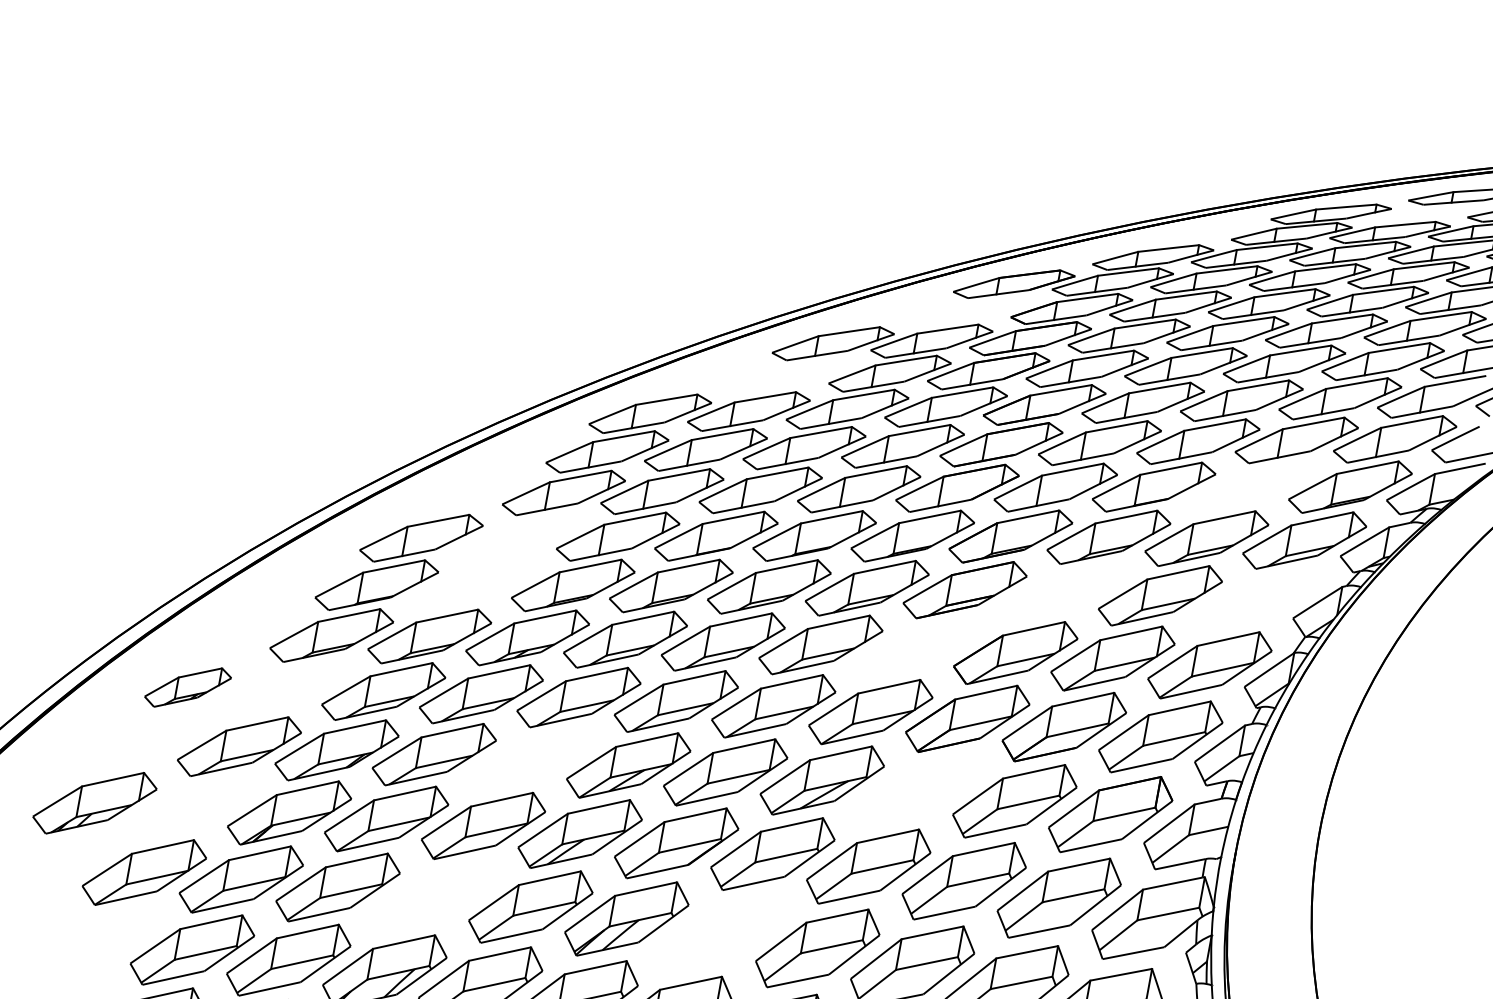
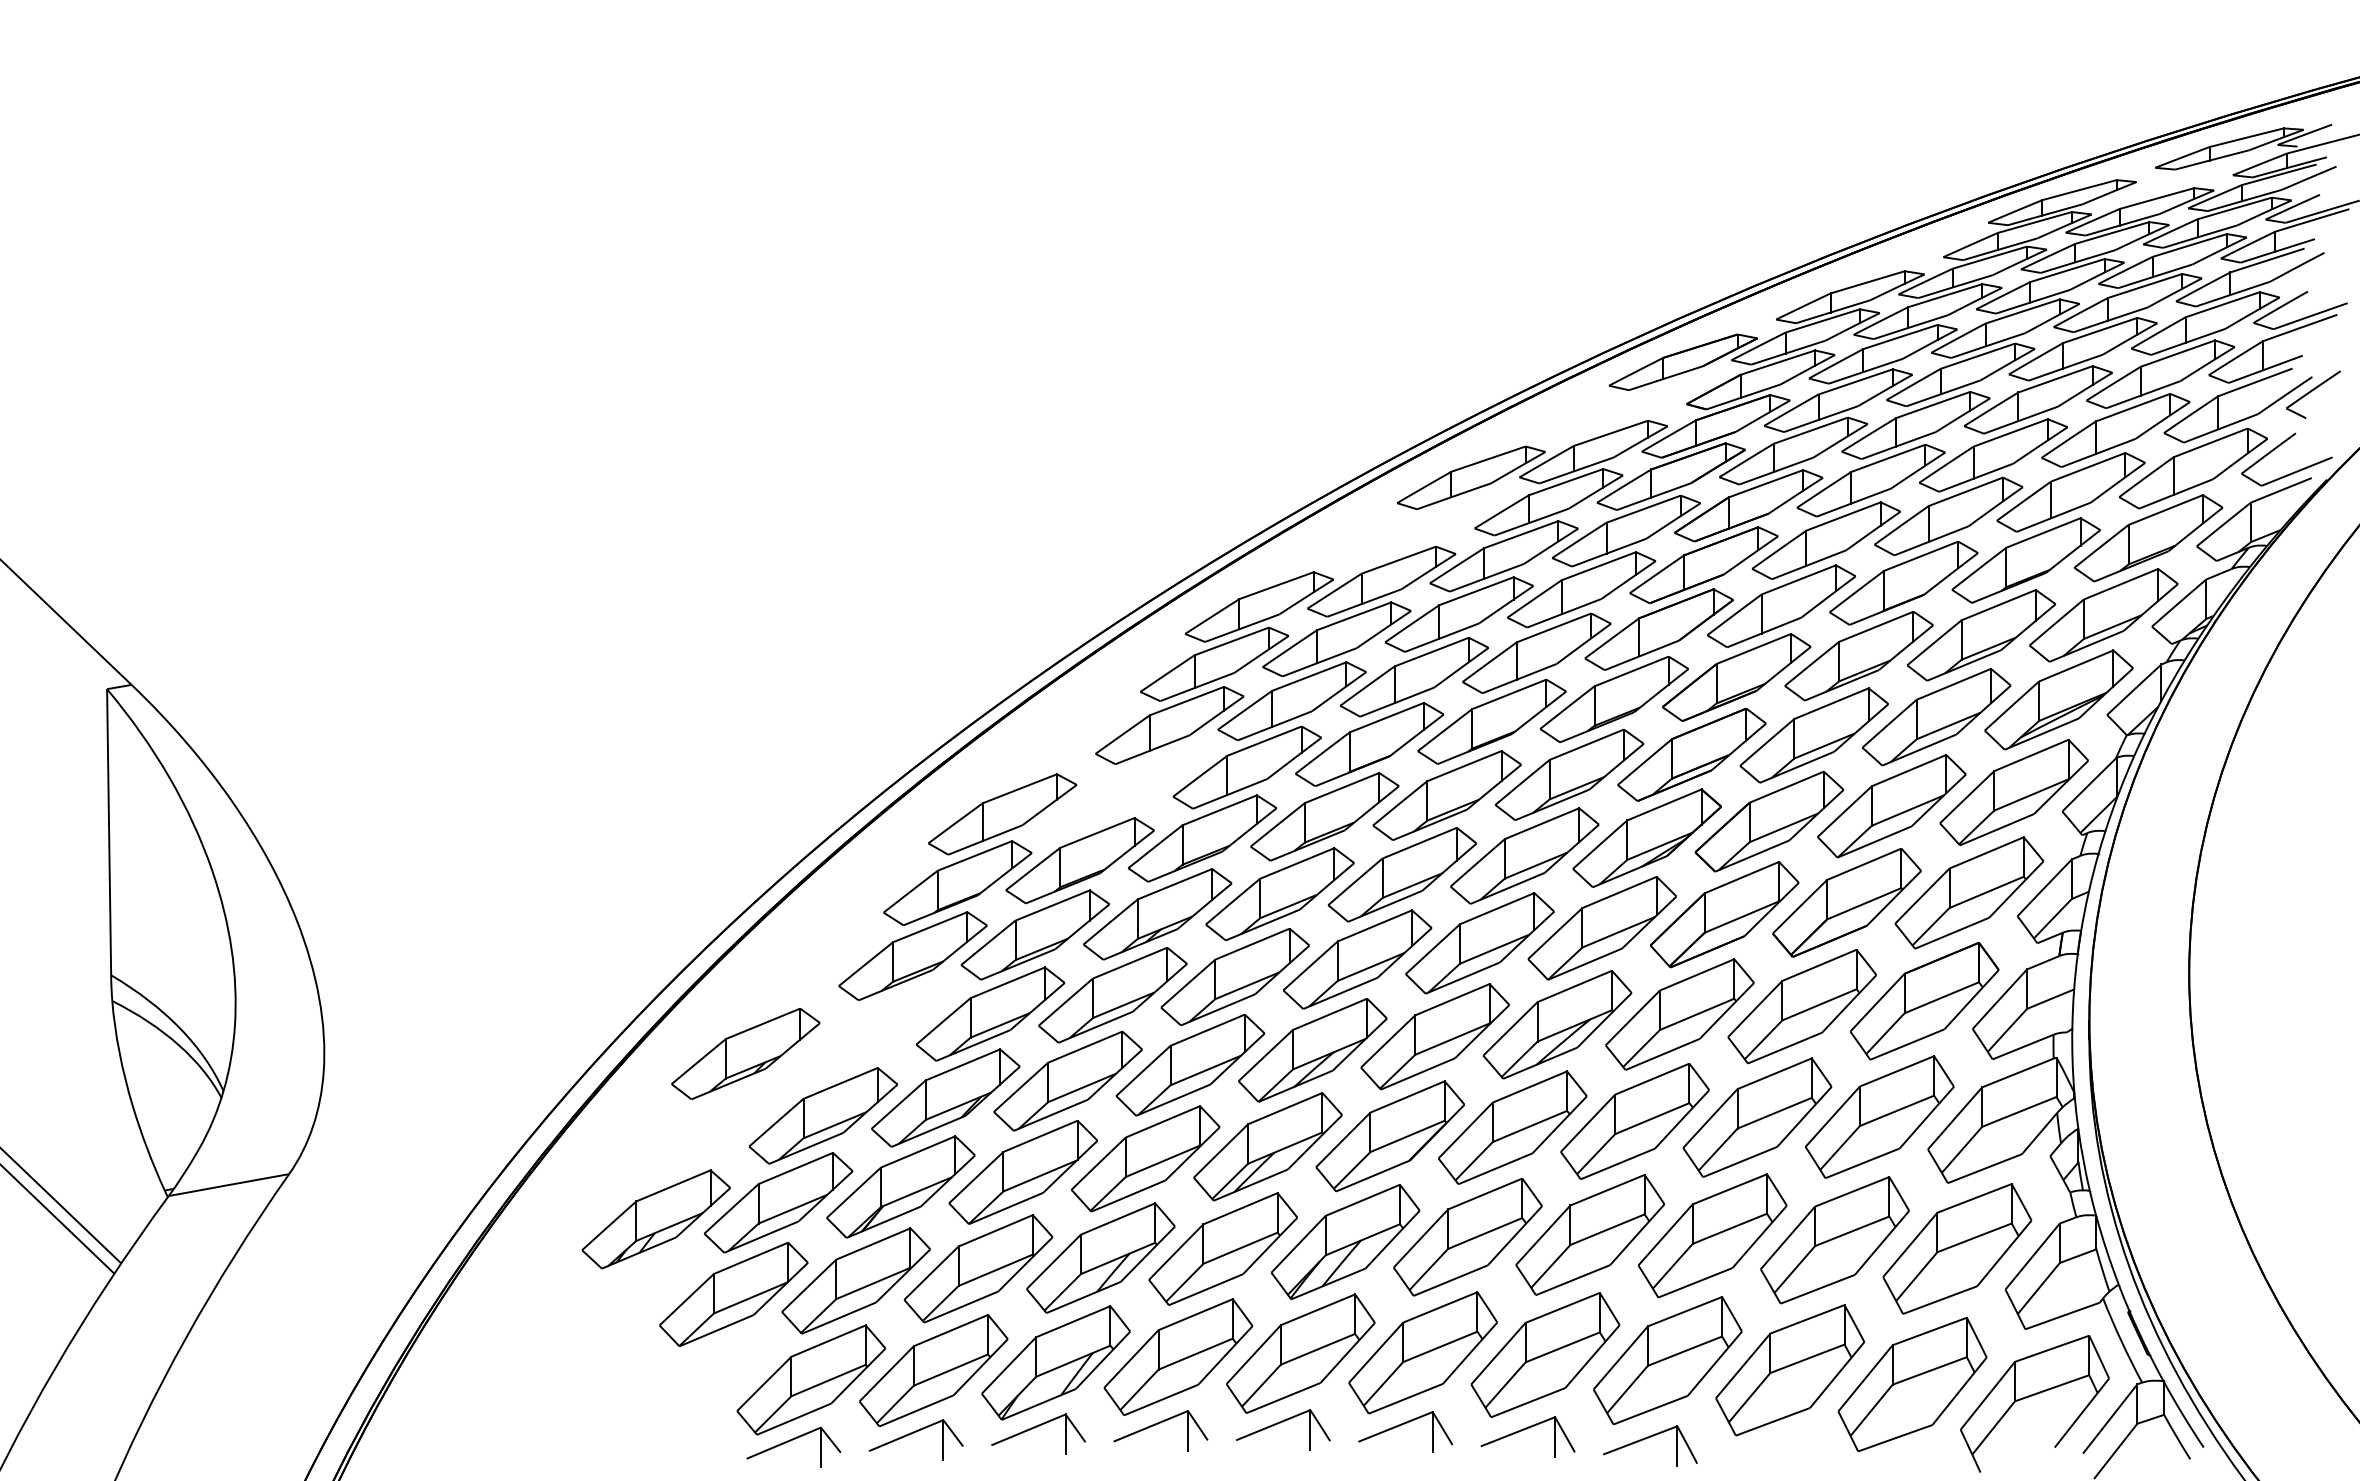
part: (1251, 486) -> (2025, 560), added
part: (474, 584) -> (1079, 860), added
part: (1062, 592) -> (1813, 735), added
part: (1257, 599) -> (2058, 699), added
part: (917, 647) -> (1646, 837), added
part: (187, 687) -> (745, 1053), size x1.43
part: (531, 759) -> (1190, 1065), added
part: (918, 789) -> (1679, 1014), added
part: (192, 807) -> (778, 1202), added
part: (434, 896) -> (1100, 1257), added
part: (722, 932) -> (1467, 1237), added

